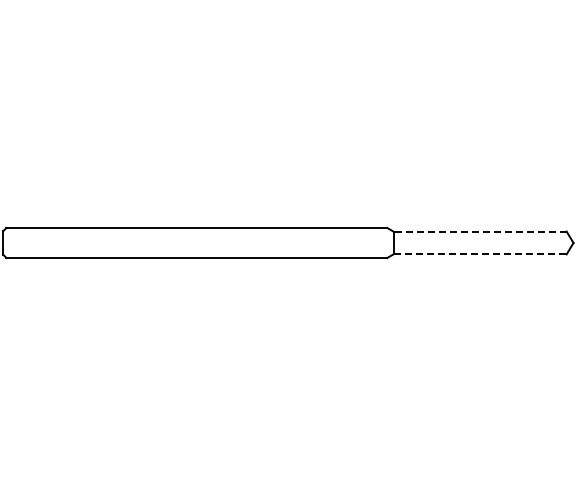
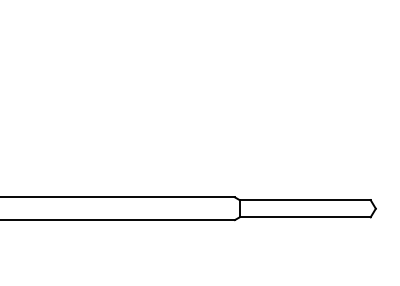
line: (480, 231) -> (305, 200), dashed -> solid
line: (480, 254) -> (305, 217), dashed -> solid

